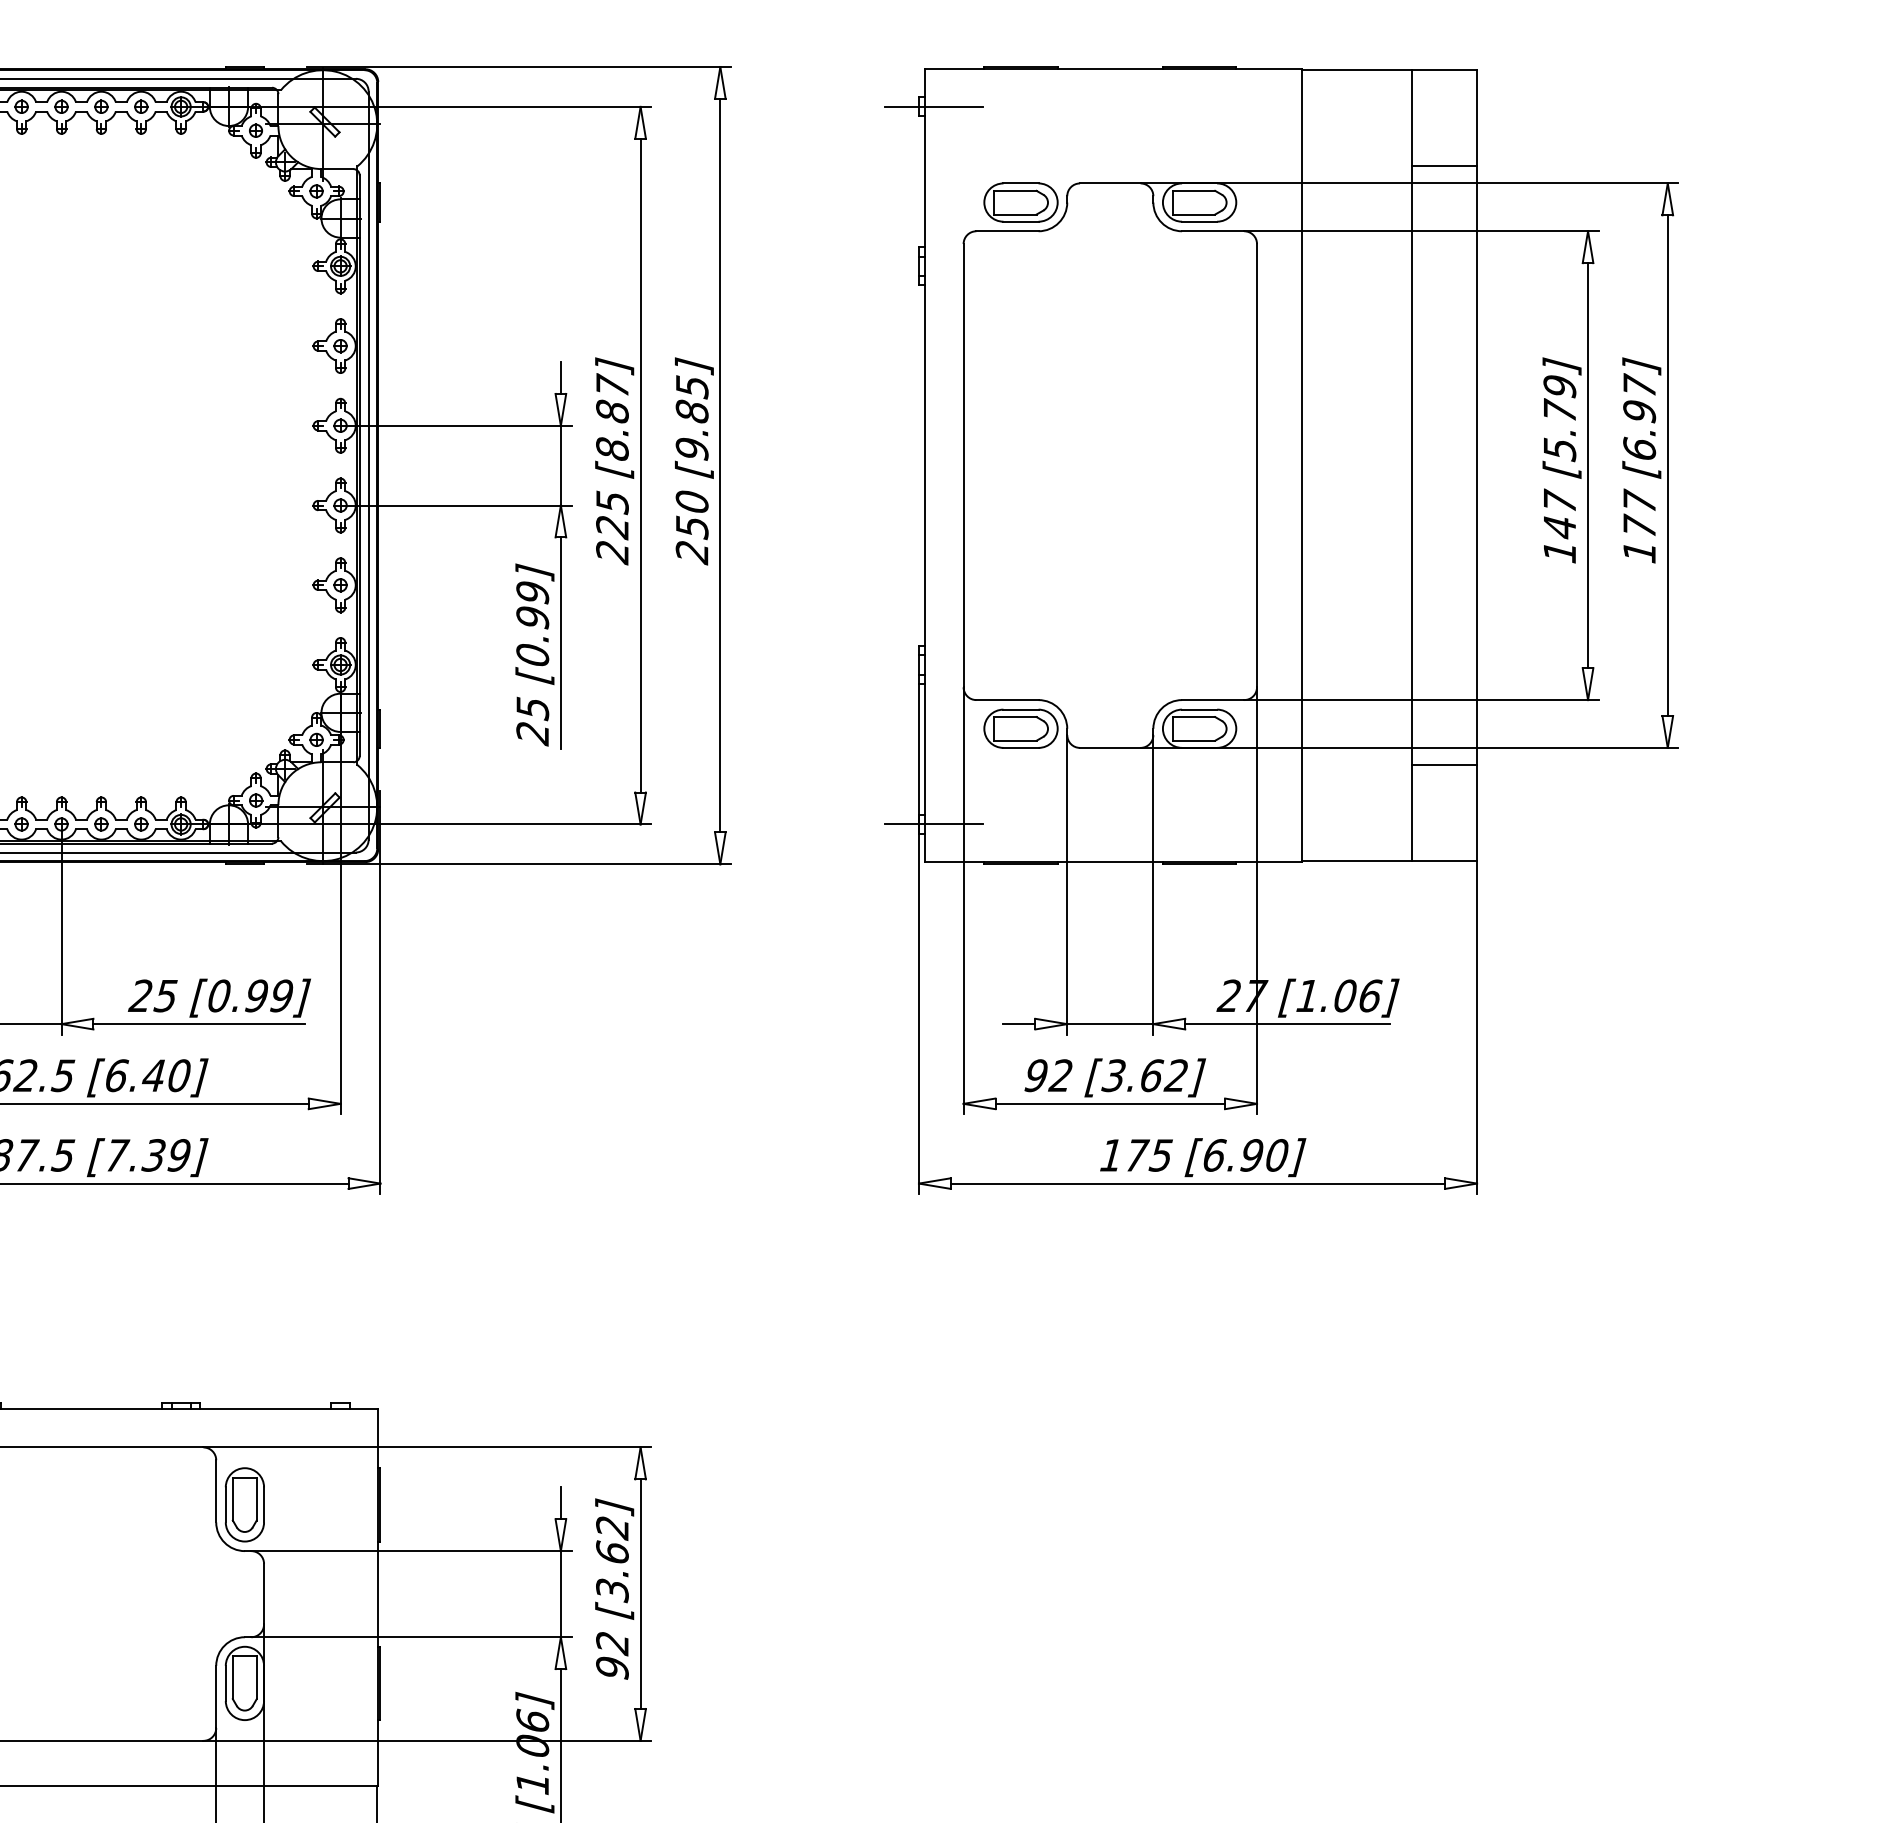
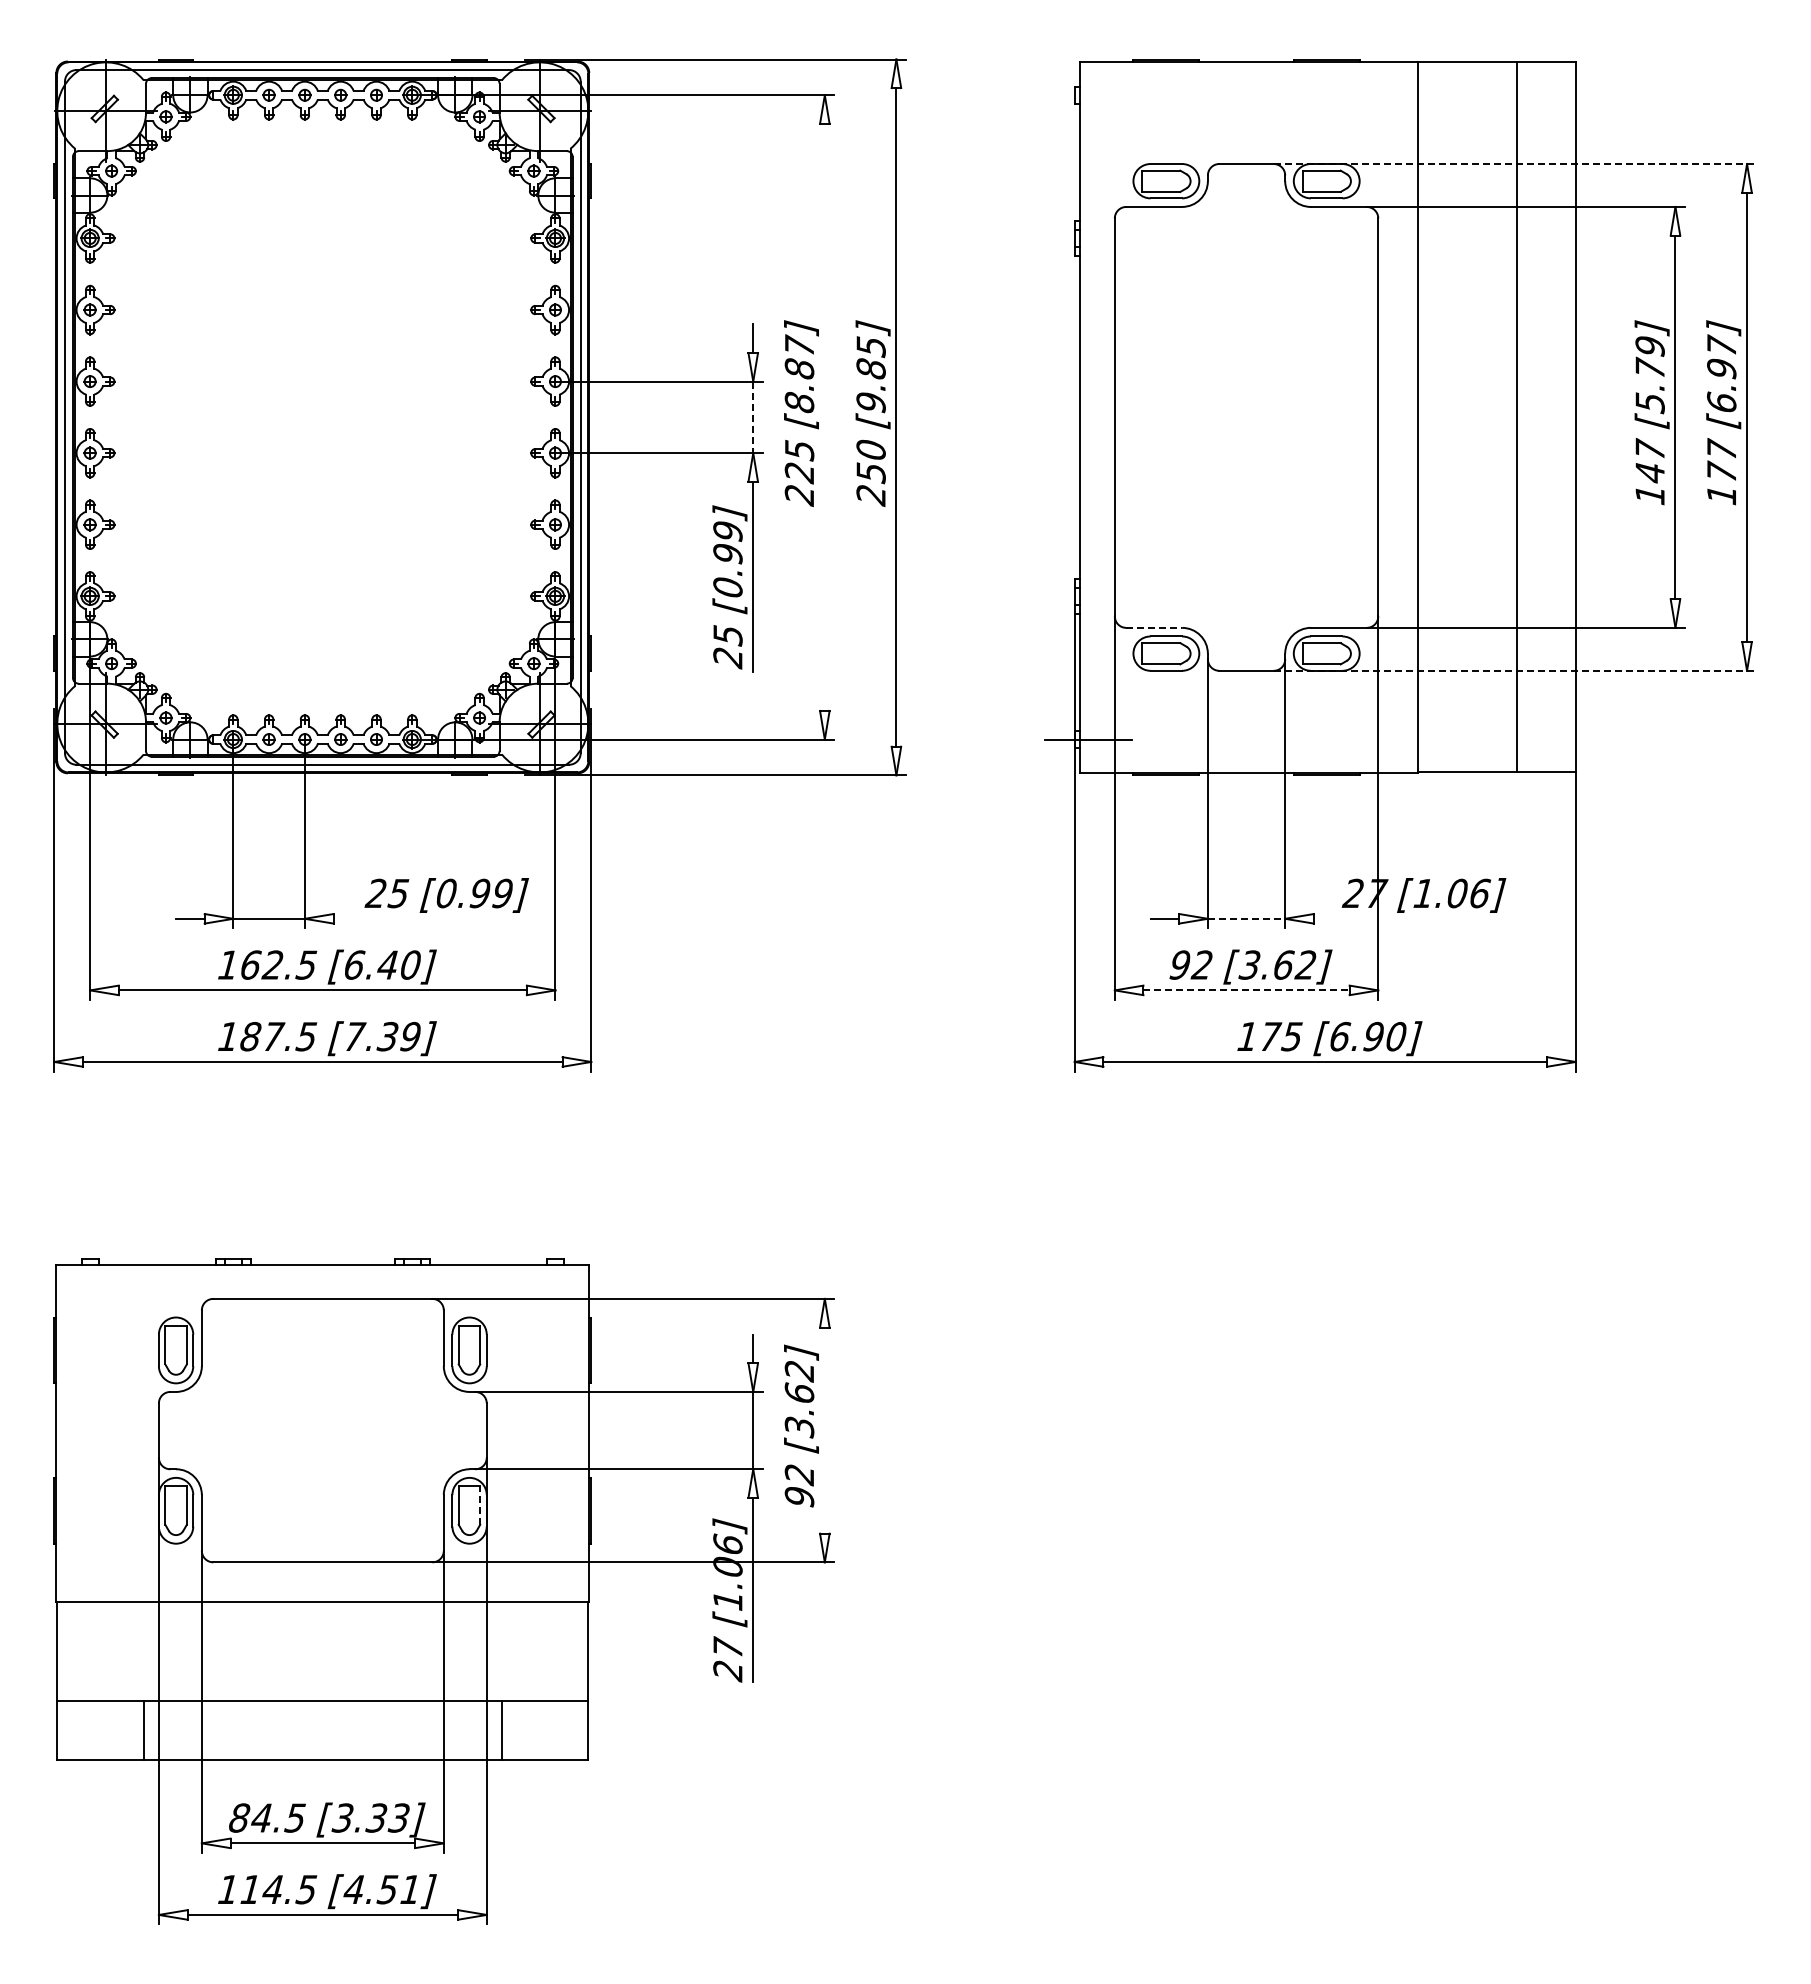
line: (934, 107) -> (1088, 95), removed
line: (1444, 166) -> (1546, 148), removed
line: (1409, 183) -> (1515, 164), solid -> dashed
line: (640, 464) -> (824, 416), removed
line: (561, 465) -> (753, 417), solid -> dashed
line: (1007, 699) -> (1154, 627), solid -> dashed
line: (1409, 747) -> (1515, 670), solid -> dashed
line: (1444, 765) -> (1546, 686), removed
line: (199, 1023) -> (428, 918), removed
line: (1110, 1023) -> (1246, 918), solid -> dashed
line: (1287, 1023) -> (1405, 918), removed
line: (1111, 1103) -> (1247, 990), solid -> dashed
line: (640, 1594) -> (824, 1430), removed
line: (257, 1677) -> (480, 1505), solid -> dashed

